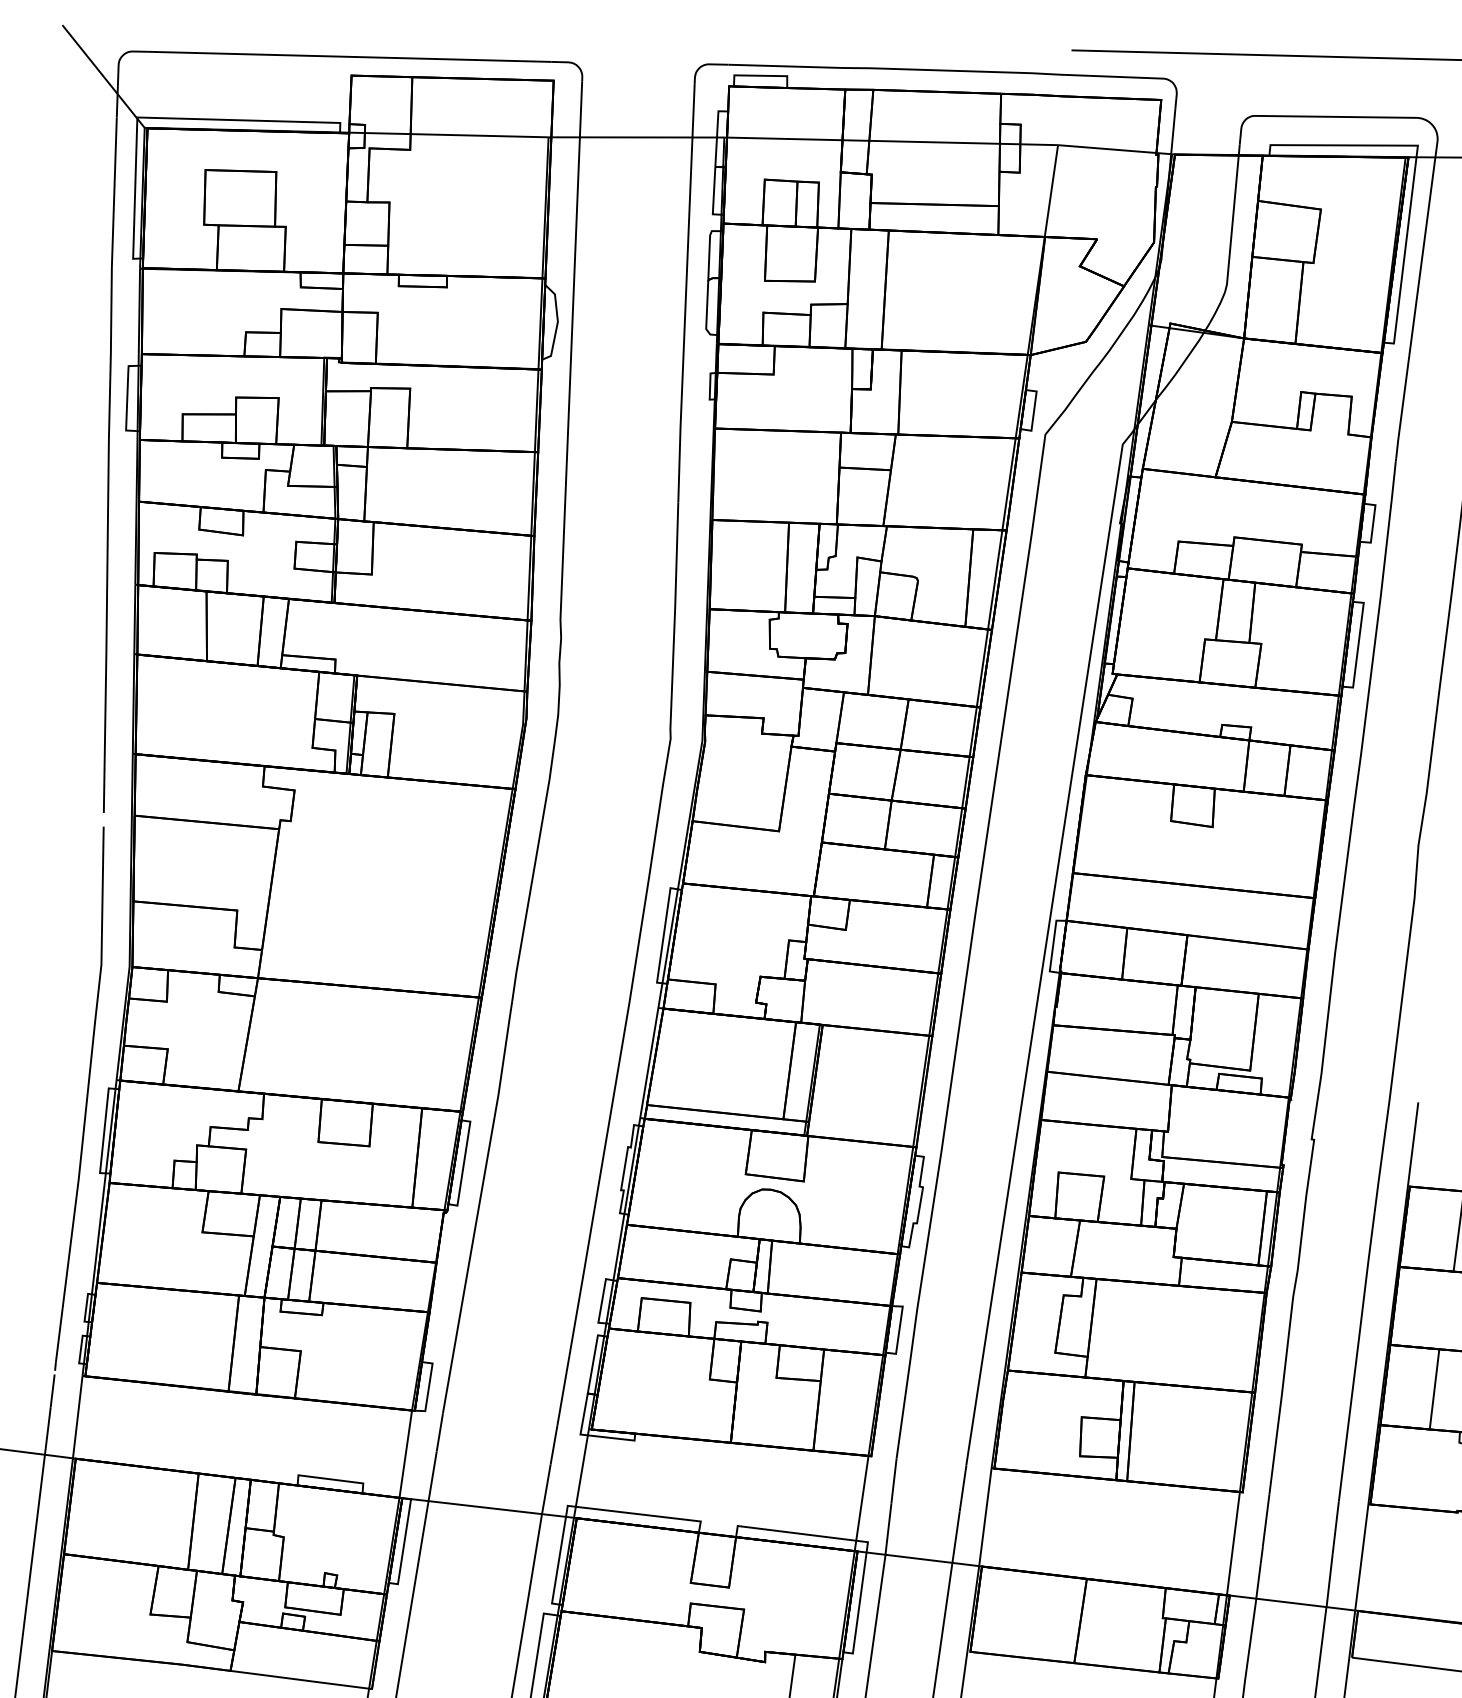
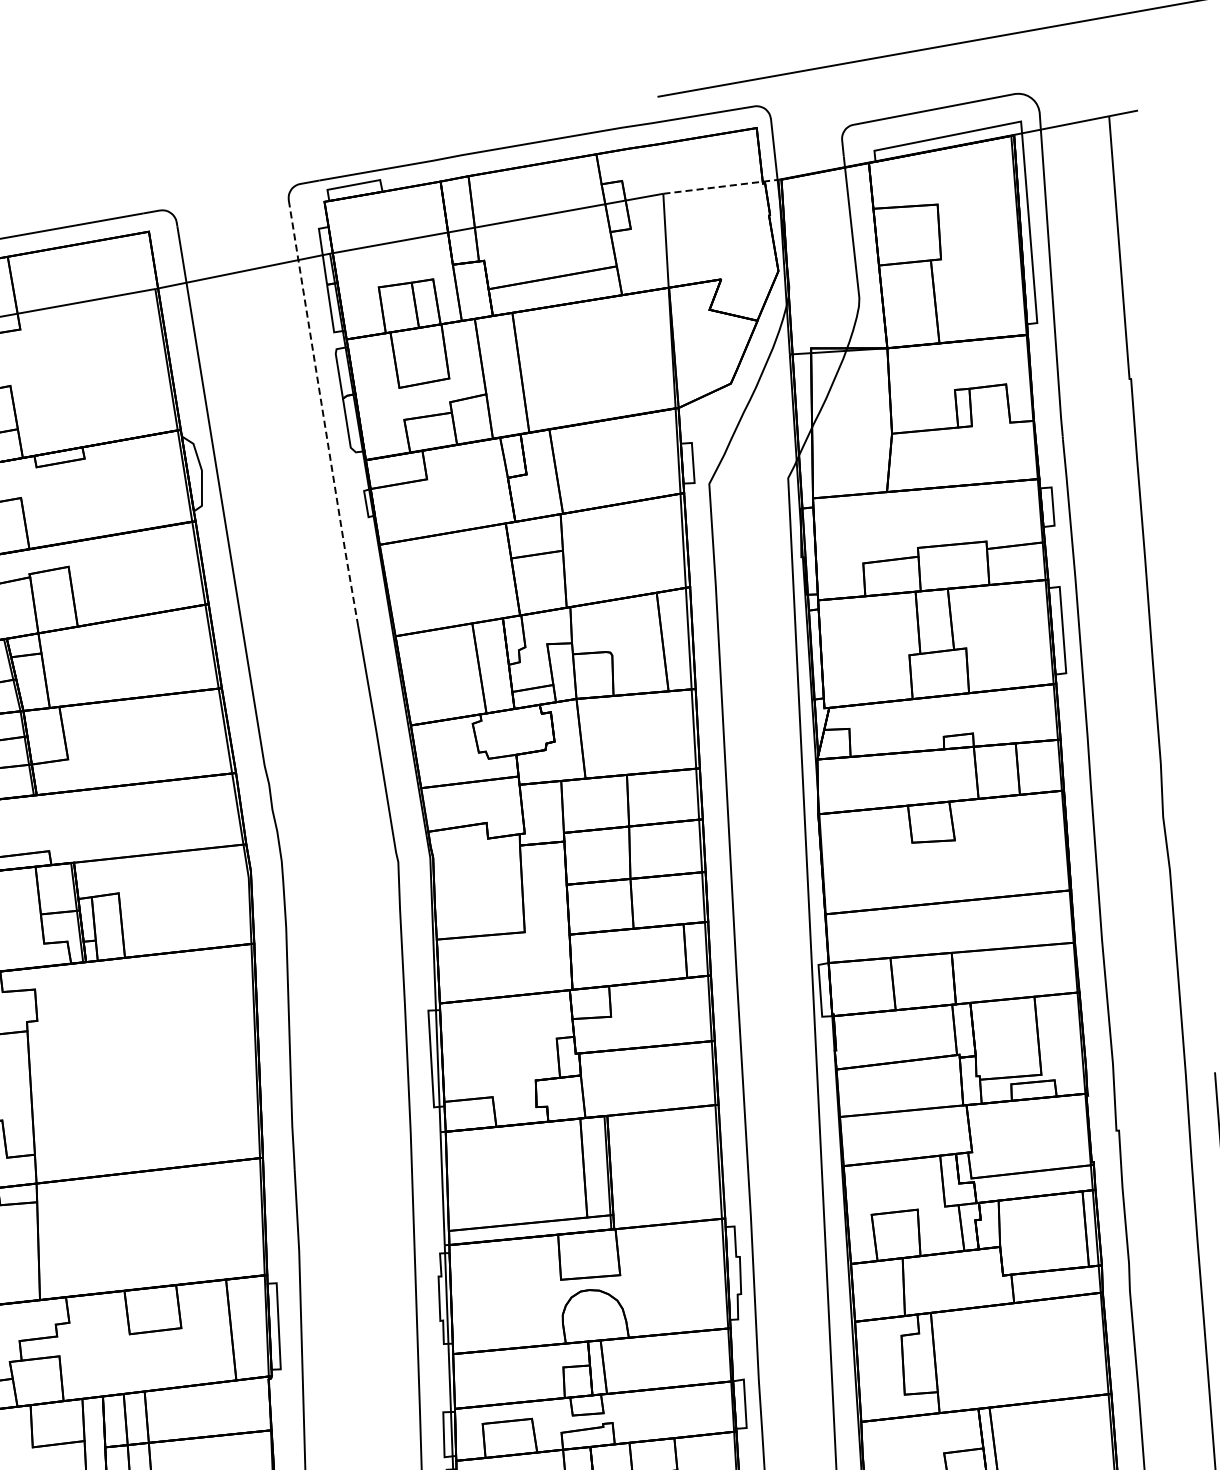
line: (1115, 149) -> (721, 186), solid -> dashed
line: (686, 294) -> (324, 417), solid -> dashed

